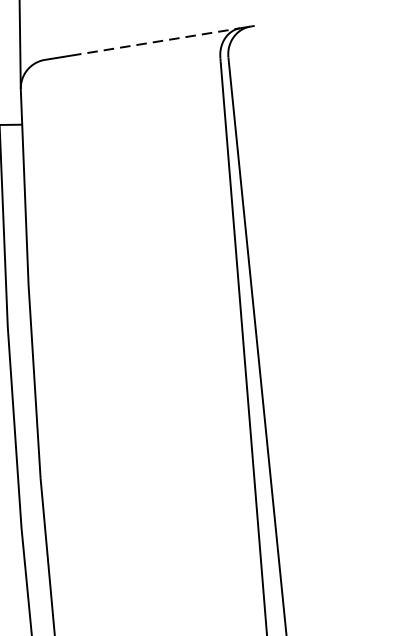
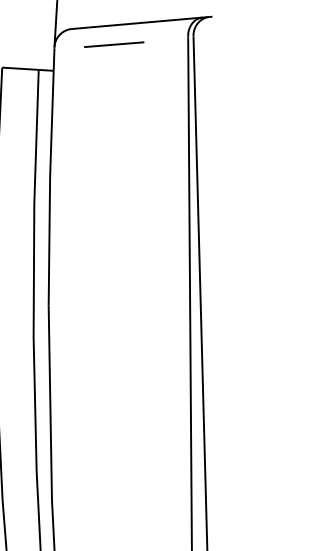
line: (156, 41) -> (146, 22), dashed -> solid
line: (110, 78) -> (114, 44), added

